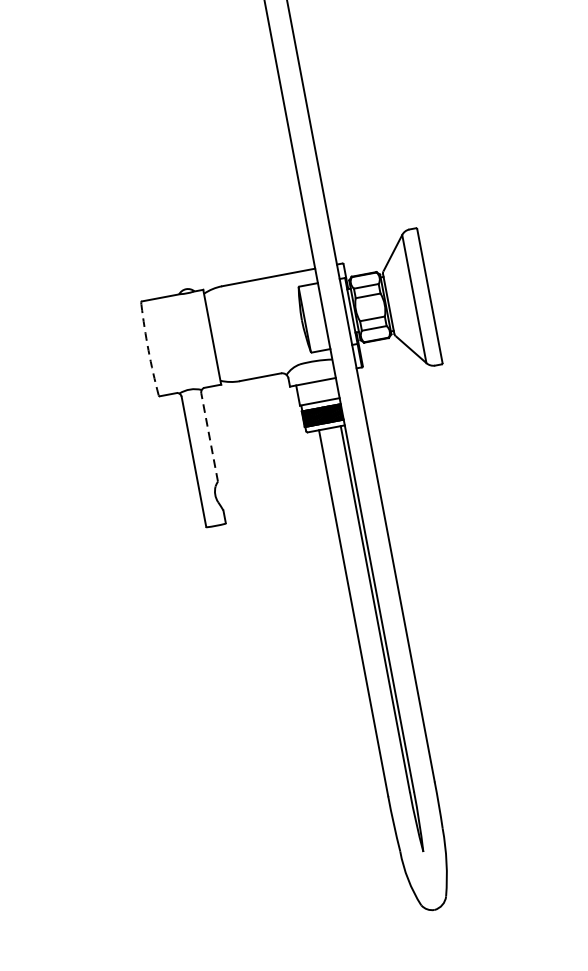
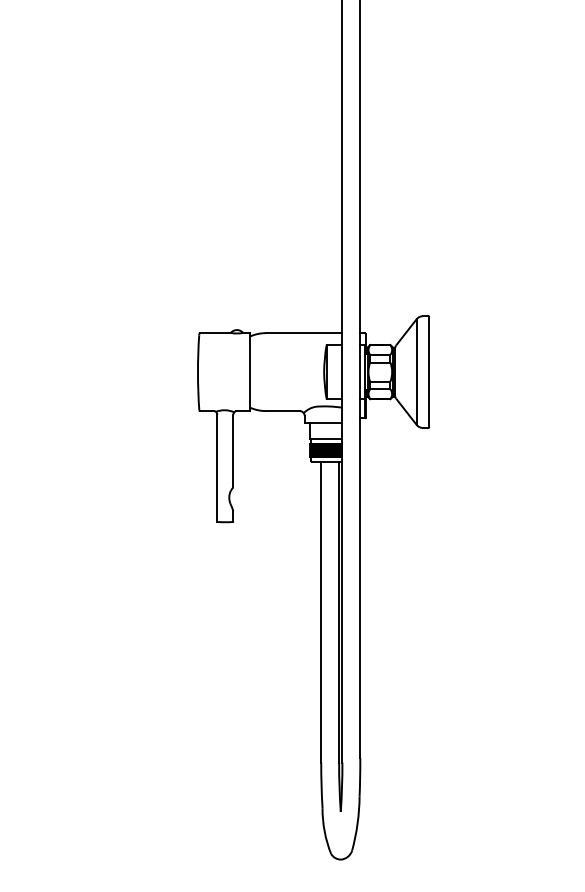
arc: (147, 349) -> (197, 372), dashed -> solid
line: (209, 436) -> (233, 450), dashed -> solid

